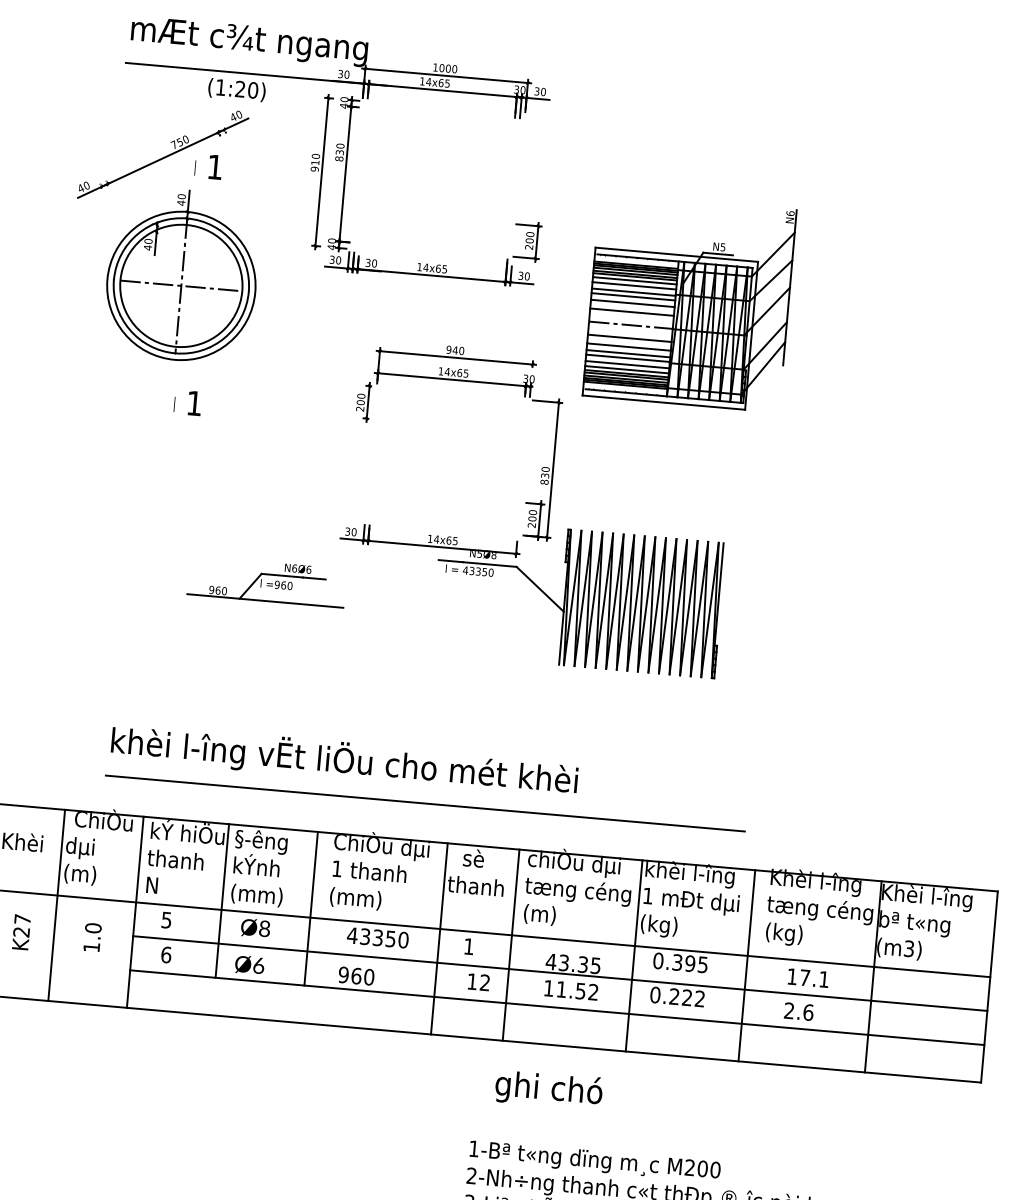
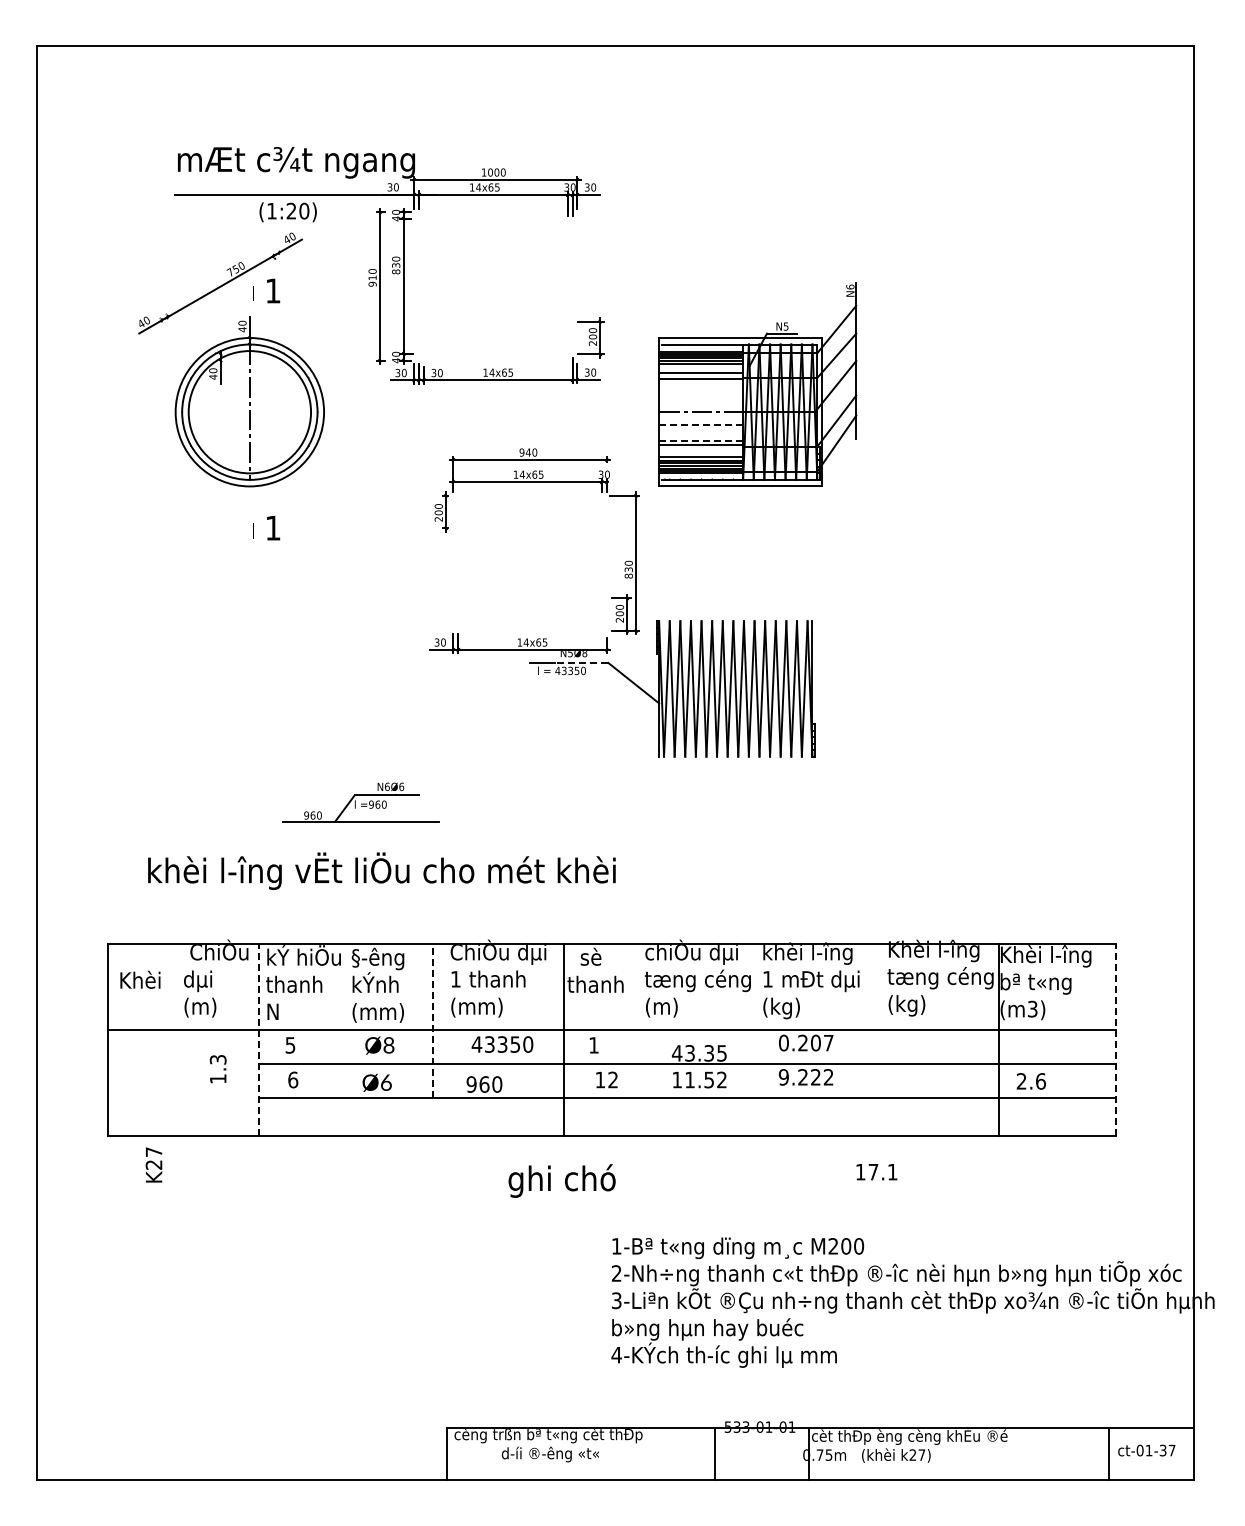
line: (635, 280) -> (701, 367), removed
line: (180, 286) -> (249, 412), removed
line: (633, 296) -> (701, 383), removed
line: (633, 303) -> (701, 390), removed
line: (632, 312) -> (701, 399), removed
line: (630, 338) -> (701, 425), solid -> dashed
line: (629, 347) -> (701, 434), removed
line: (628, 353) -> (701, 440), solid -> dashed
line: (627, 364) -> (701, 451), removed
line: (489, 564) -> (581, 662), solid -> dashed
part: (266, 581) -> (360, 802), moved
text: (344, 760) -> (381, 870), moved
line: (424, 803) -> (537, 906), removed
line: (222, 901) -> (344, 1021), removed
line: (56, 905) -> (179, 1040), removed
line: (311, 907) -> (433, 1020), solid -> dashed
line: (135, 912) -> (258, 1040), solid -> dashed
text: (92, 927) -> (217, 1059), 1.0 -> 1.3
text: (21, 931) -> (153, 1164), moved
line: (510, 945) -> (635, 1040), removed
line: (634, 956) -> (759, 1040), removed
text: (689, 964) -> (815, 1043), 0.395 -> 0.207
line: (746, 966) -> (872, 1040), removed
text: (808, 978) -> (876, 1172), moved
line: (988, 987) -> (1115, 1040), solid -> dashed
text: (654, 995) -> (783, 1077), 0.222 -> 9.222
text: (798, 1011) -> (1030, 1081), moved
text: (548, 1089) -> (561, 1180), moved

